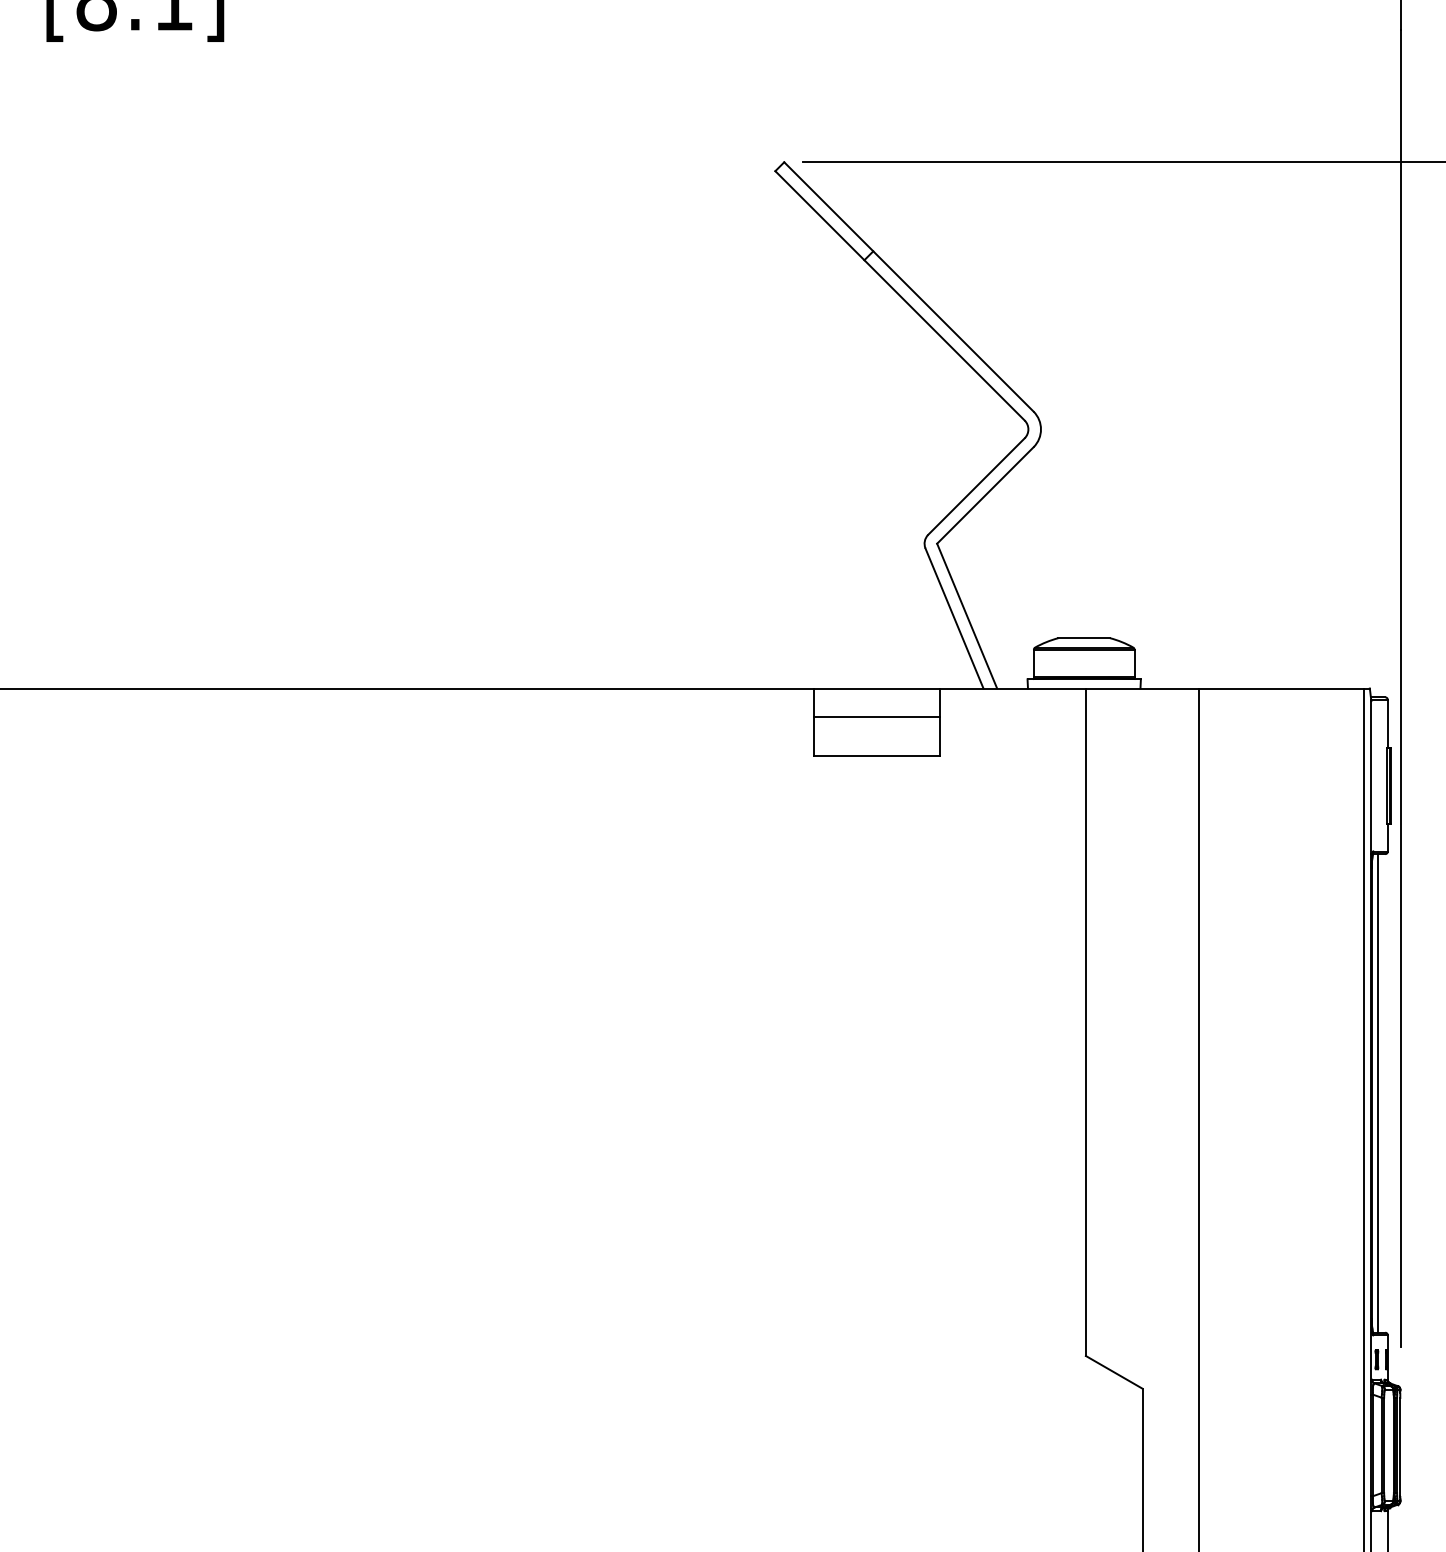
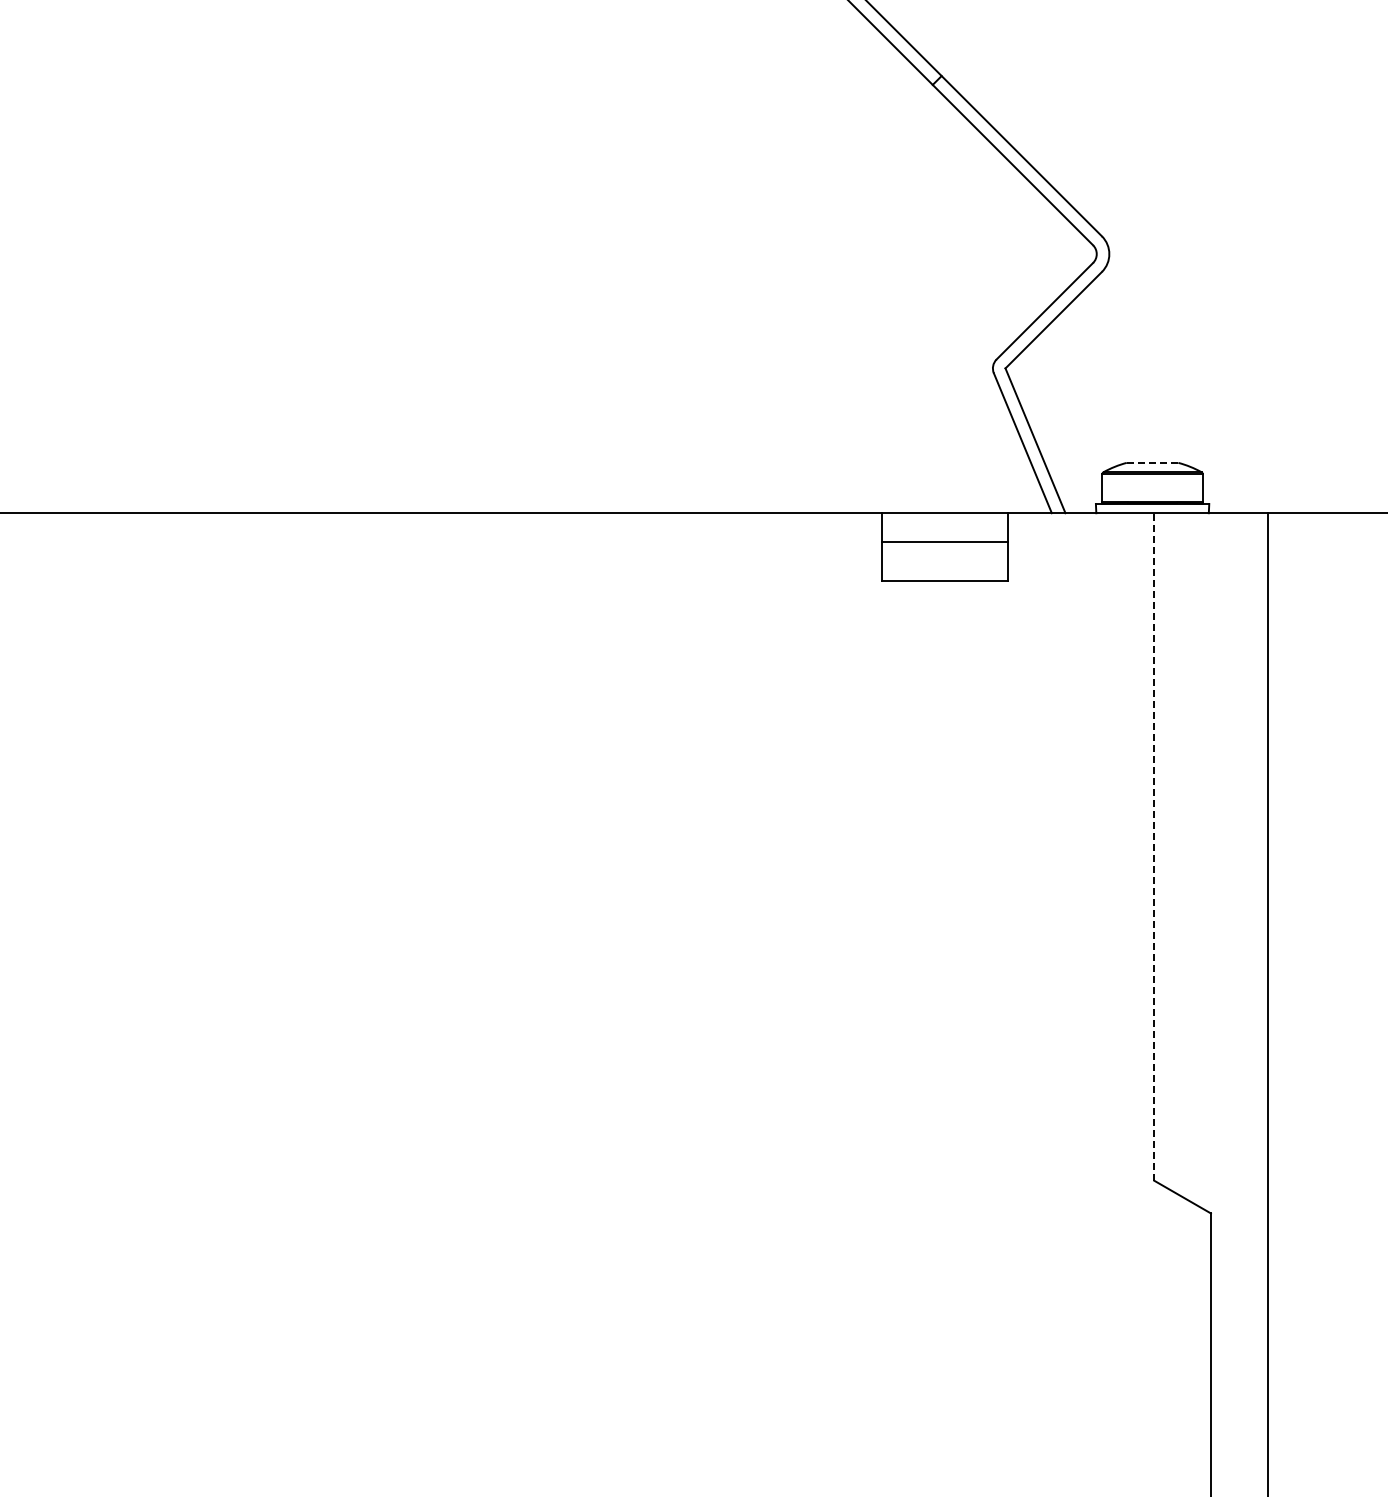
line: (1084, 638) -> (1152, 463), solid -> dashed
line: (1085, 1022) -> (1153, 847), solid -> dashed

